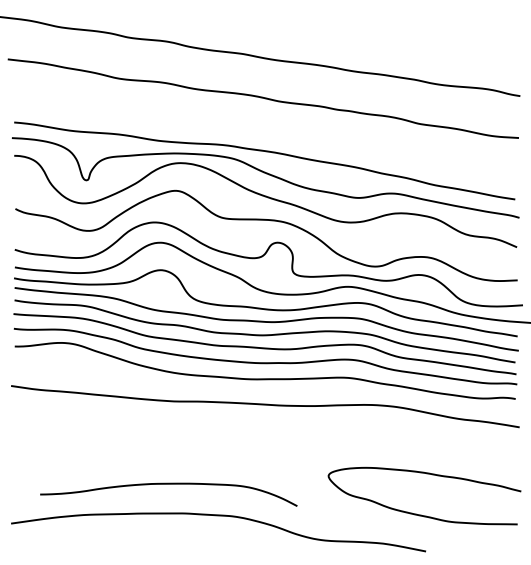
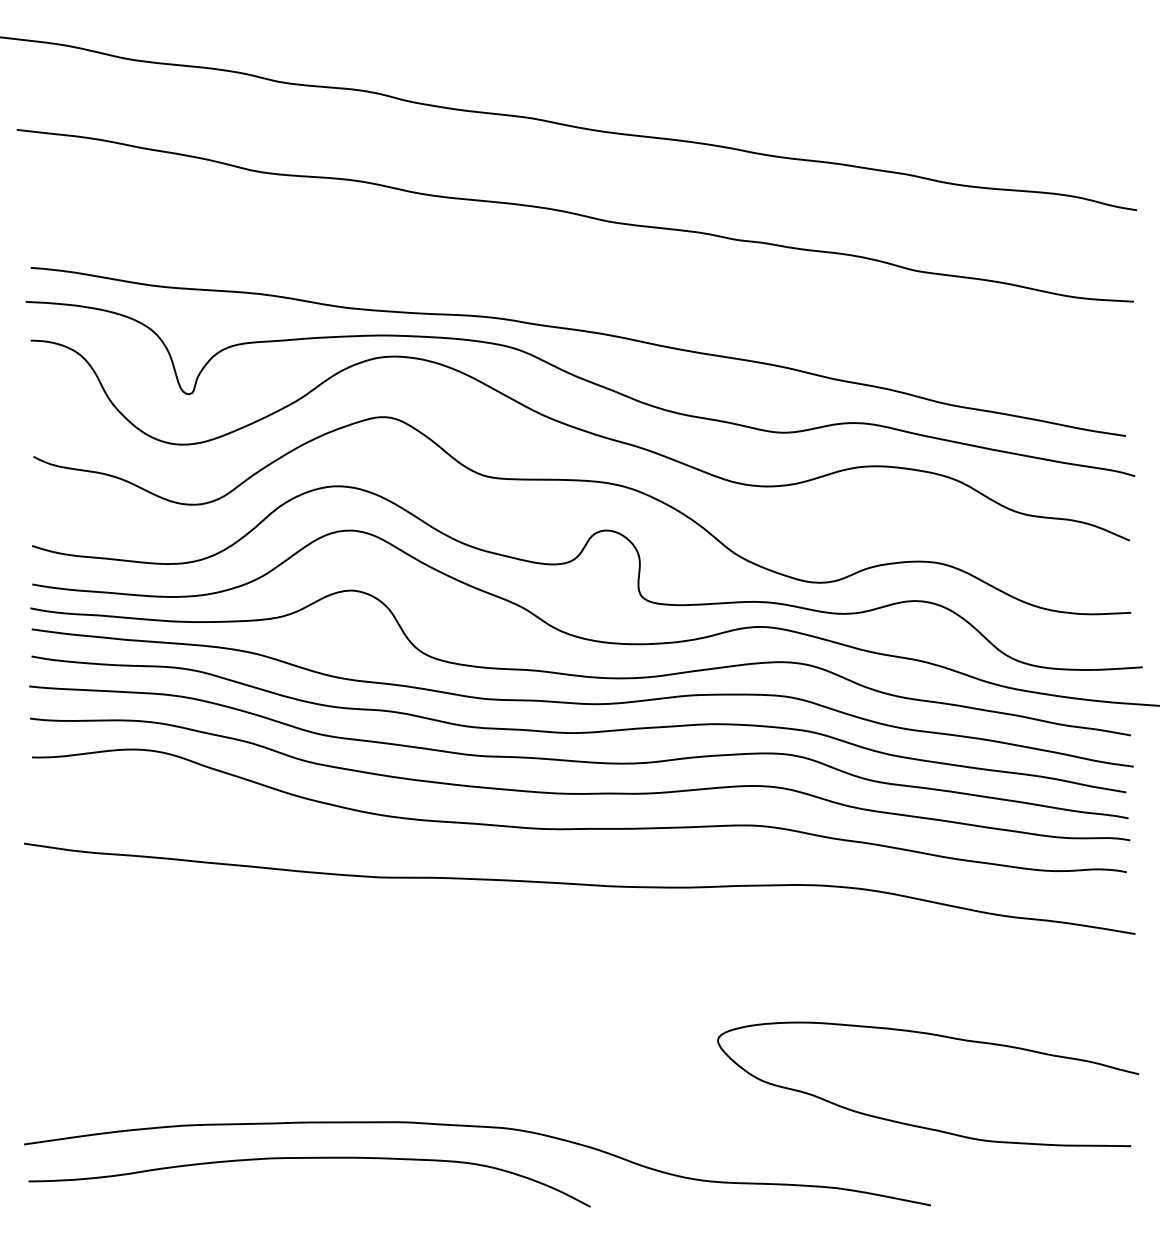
curve: (168, 484) -> (308, 1159), moved

